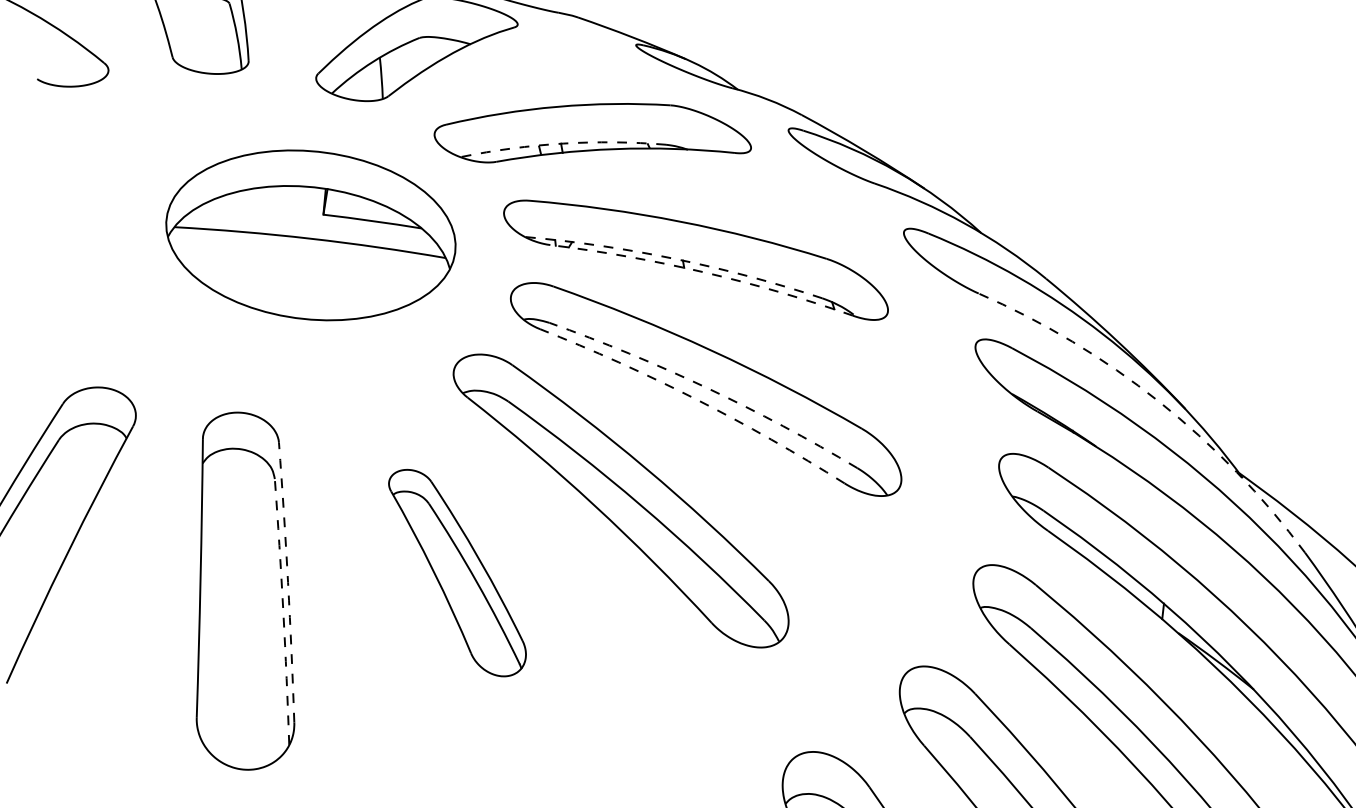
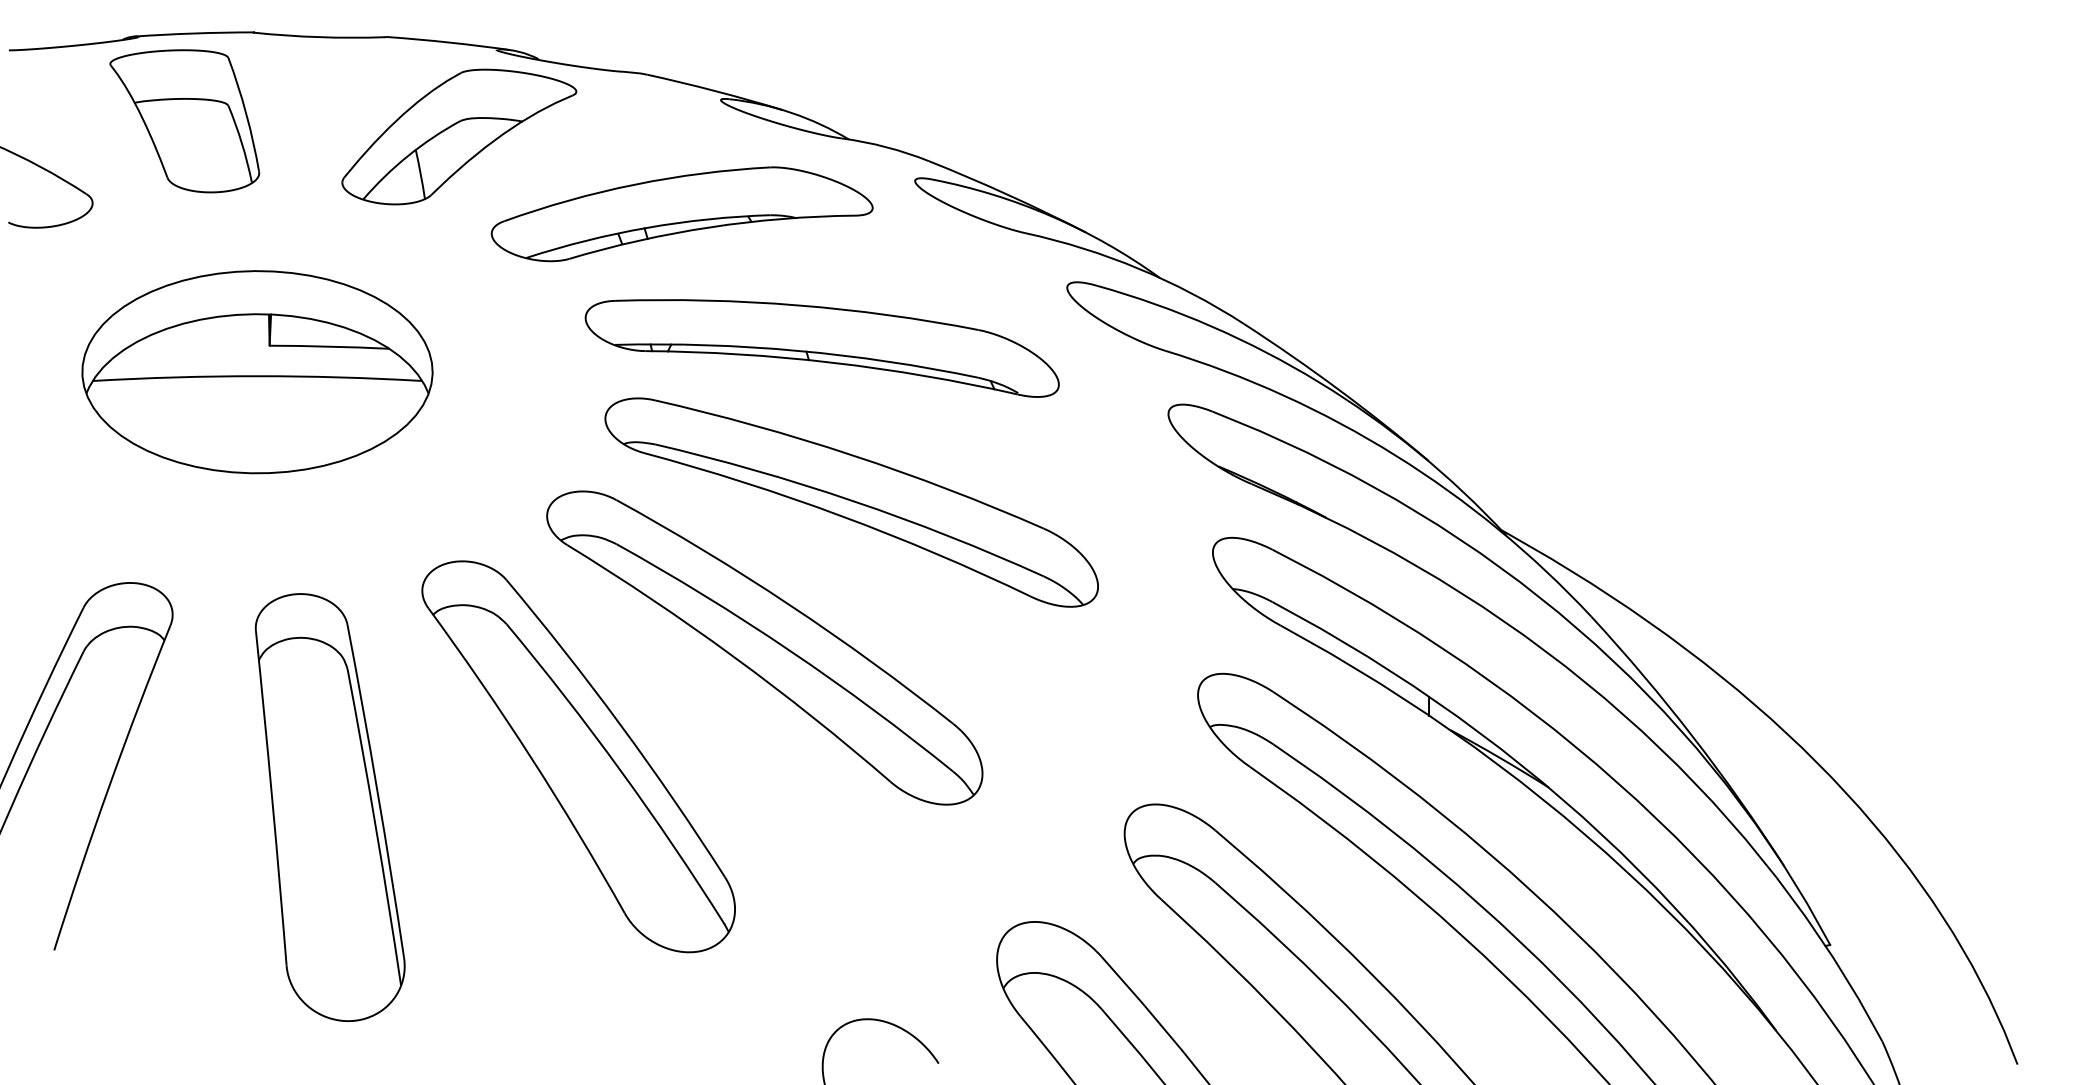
arc: (562, 143) -> (646, 227), dashed -> solid
part: (310, 235) -> (257, 372), moved
arc: (675, 258) -> (797, 350), dashed -> solid
arc: (703, 272) -> (832, 362), dashed -> solid
arc: (706, 387) -> (852, 500), dashed -> solid
arc: (695, 398) -> (840, 515), dashed -> solid
arc: (1158, 401) -> (1395, 455), dashed -> solid
part: (457, 572) -> (578, 756), size x1.67
arc: (288, 582) -> (377, 791), dashed -> solid
arc: (283, 611) -> (375, 826), dashed -> solid

